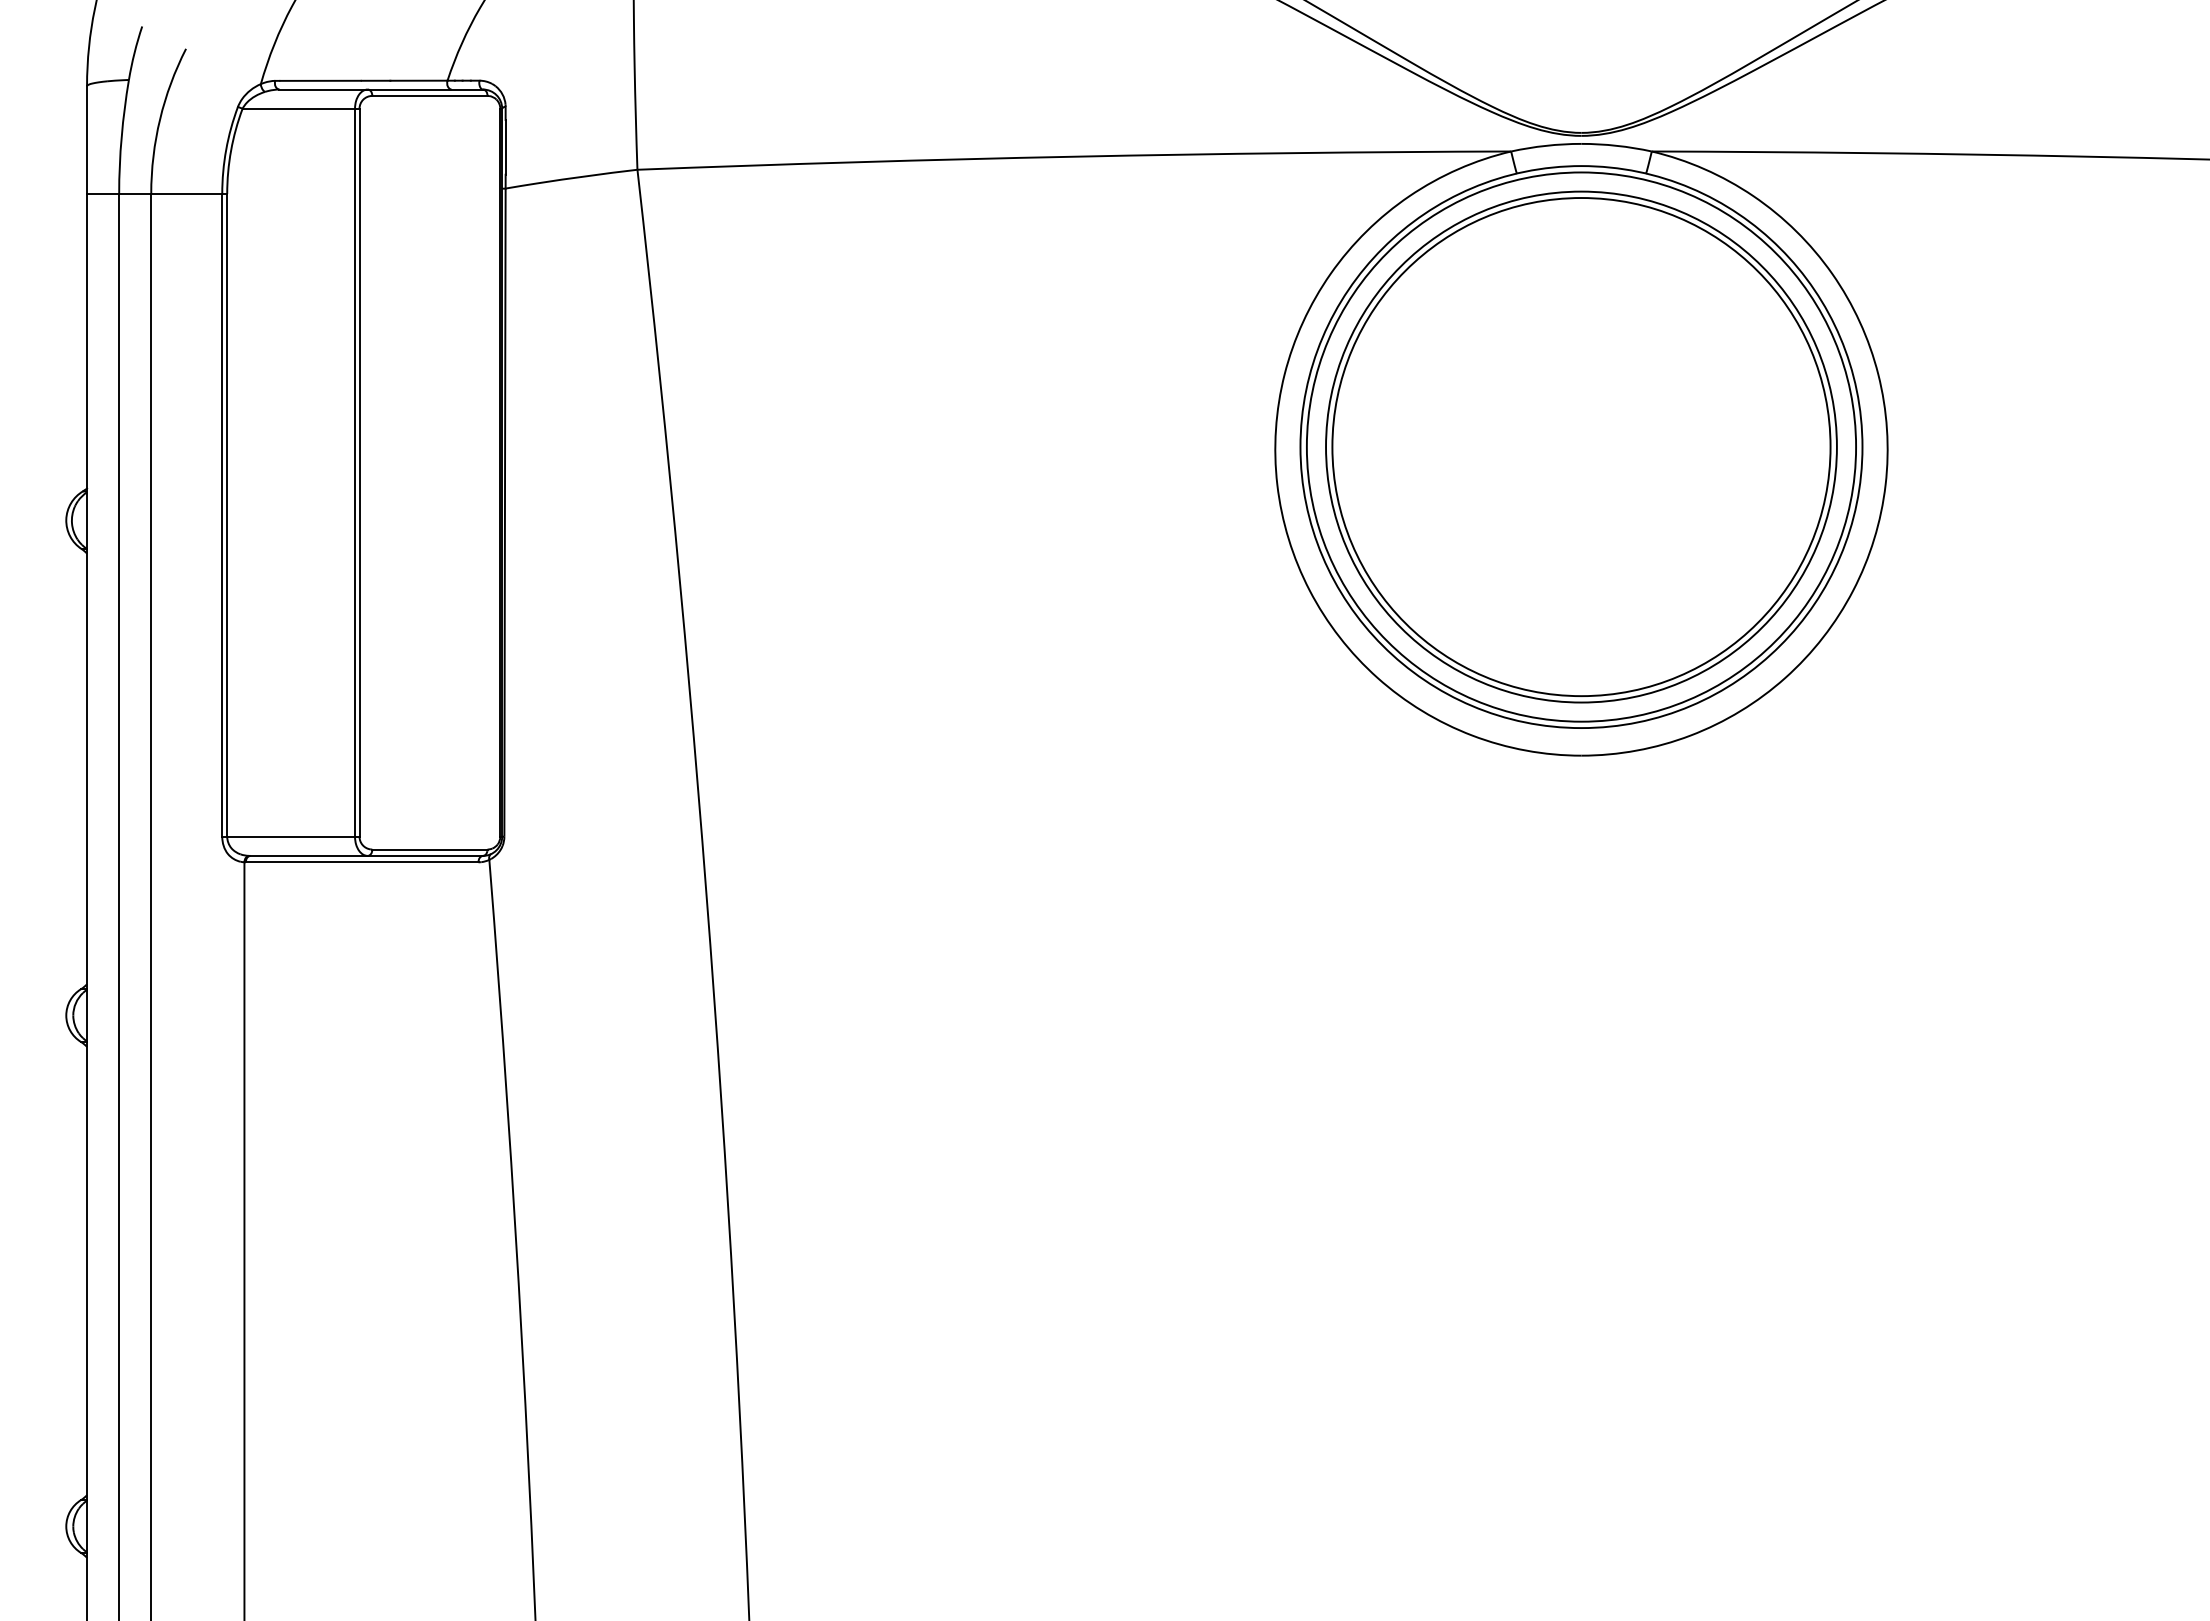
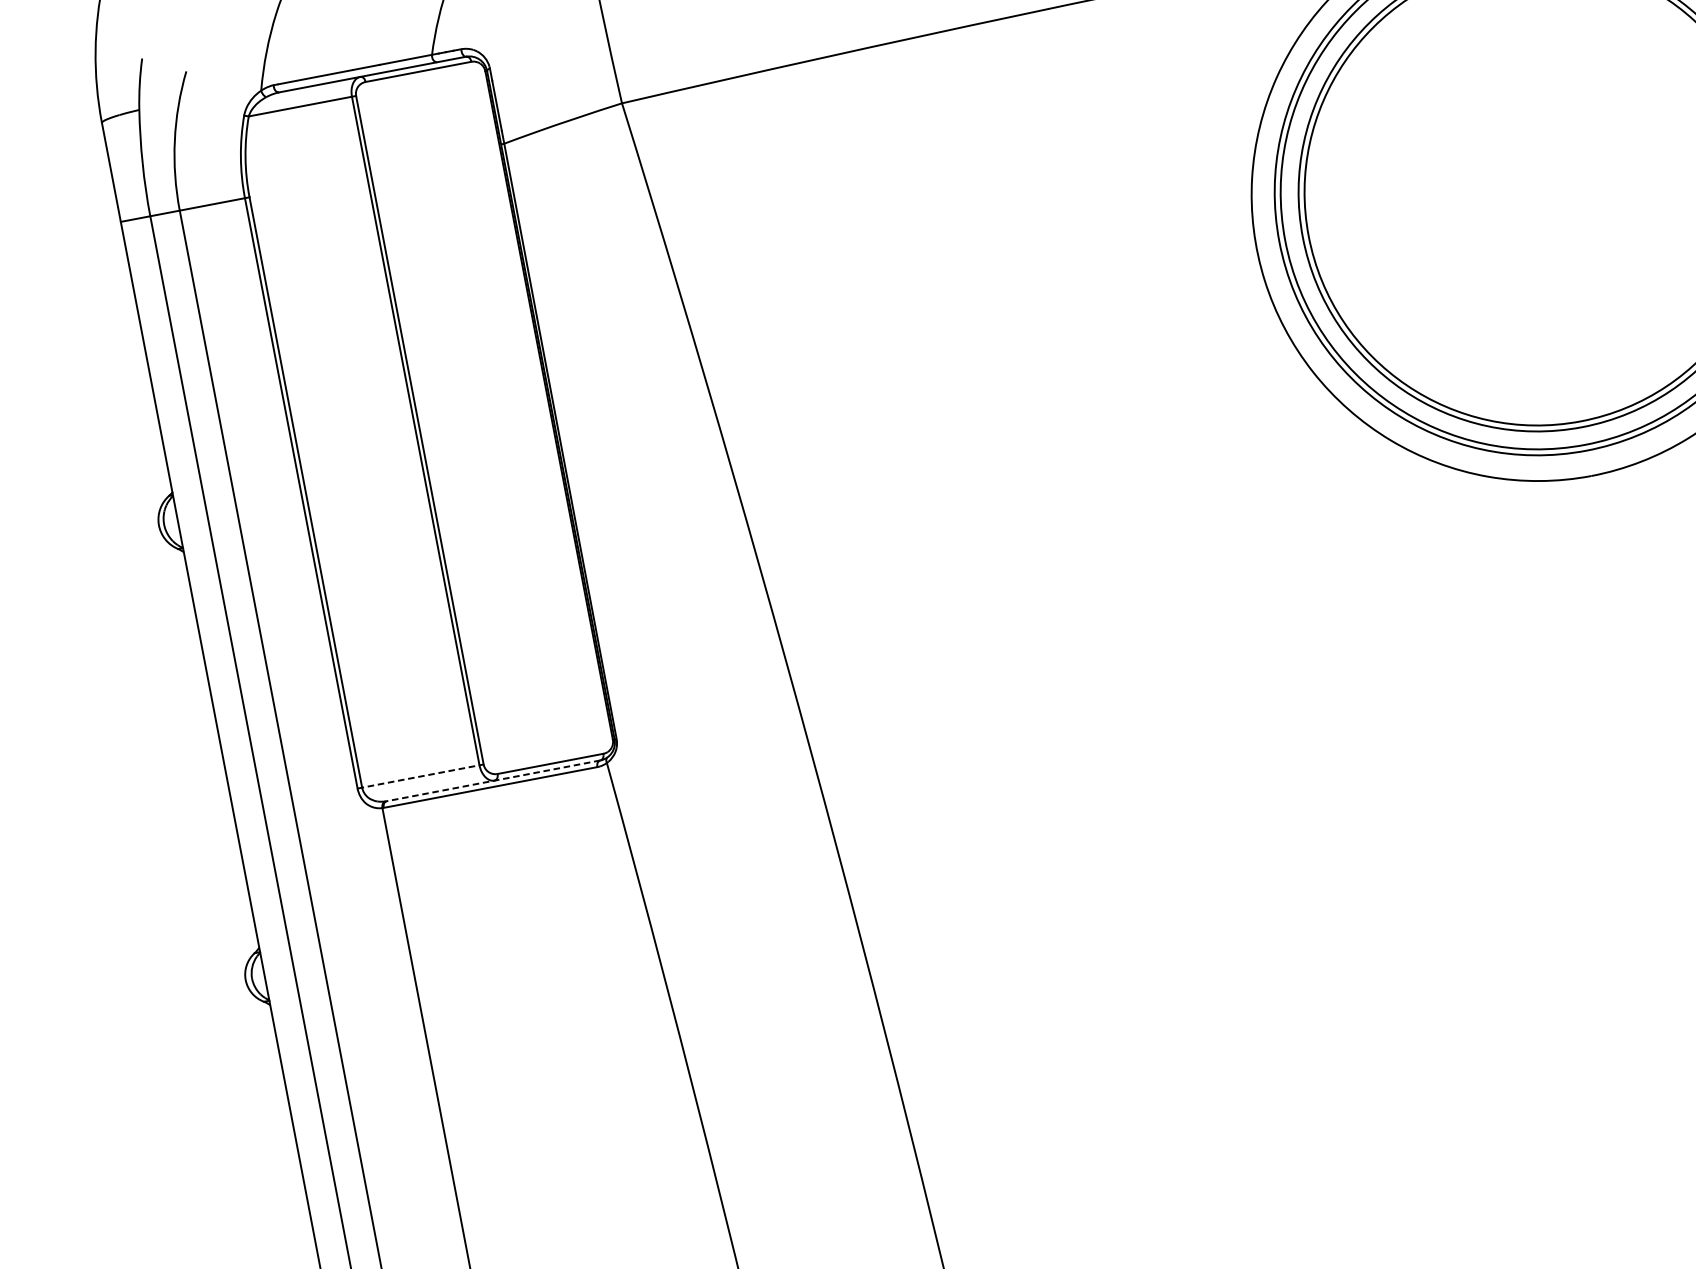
line: (290, 836) -> (420, 776), solid -> dashed
line: (366, 855) -> (493, 780), solid -> dashed

